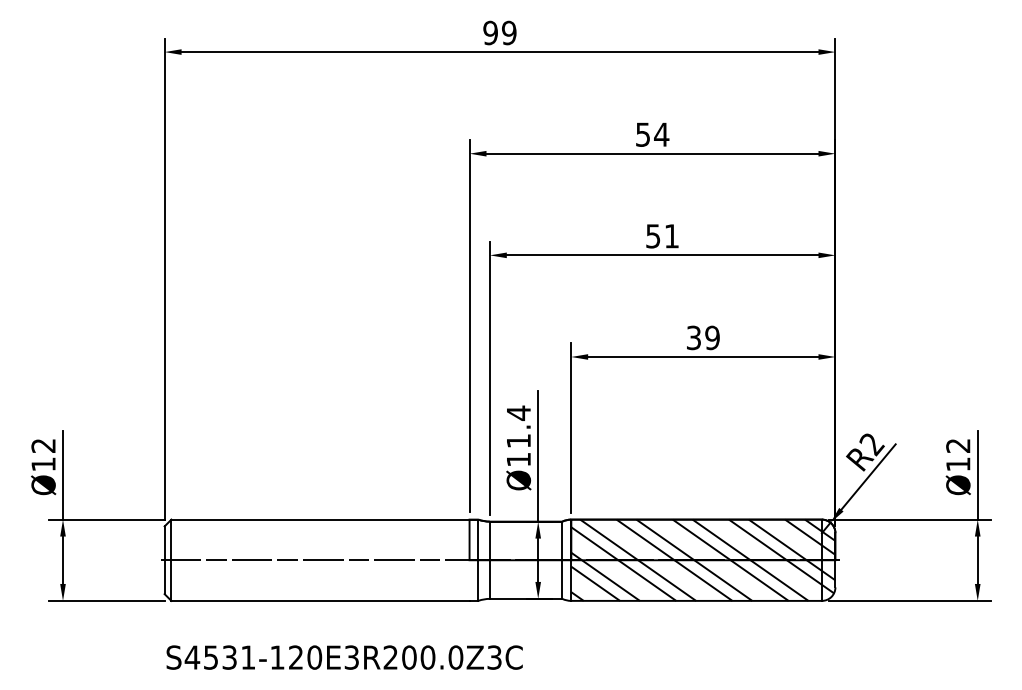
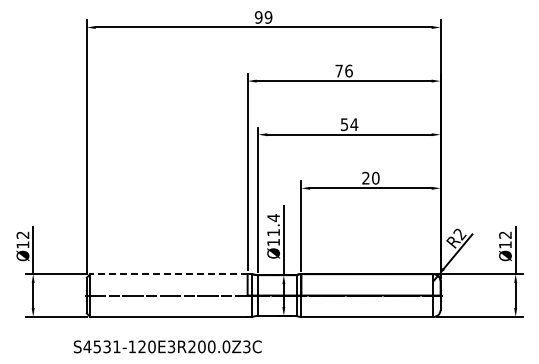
text: (653, 133) -> (344, 70), 54 -> 76
text: (672, 235) -> (354, 124), 51 -> 54
text: (702, 338) -> (370, 178), 39 -> 20
line: (321, 520) -> (169, 274), solid -> dashed
hatch: (702, 560) -> (370, 295), removed
text: (344, 656) -> (167, 346), moved

